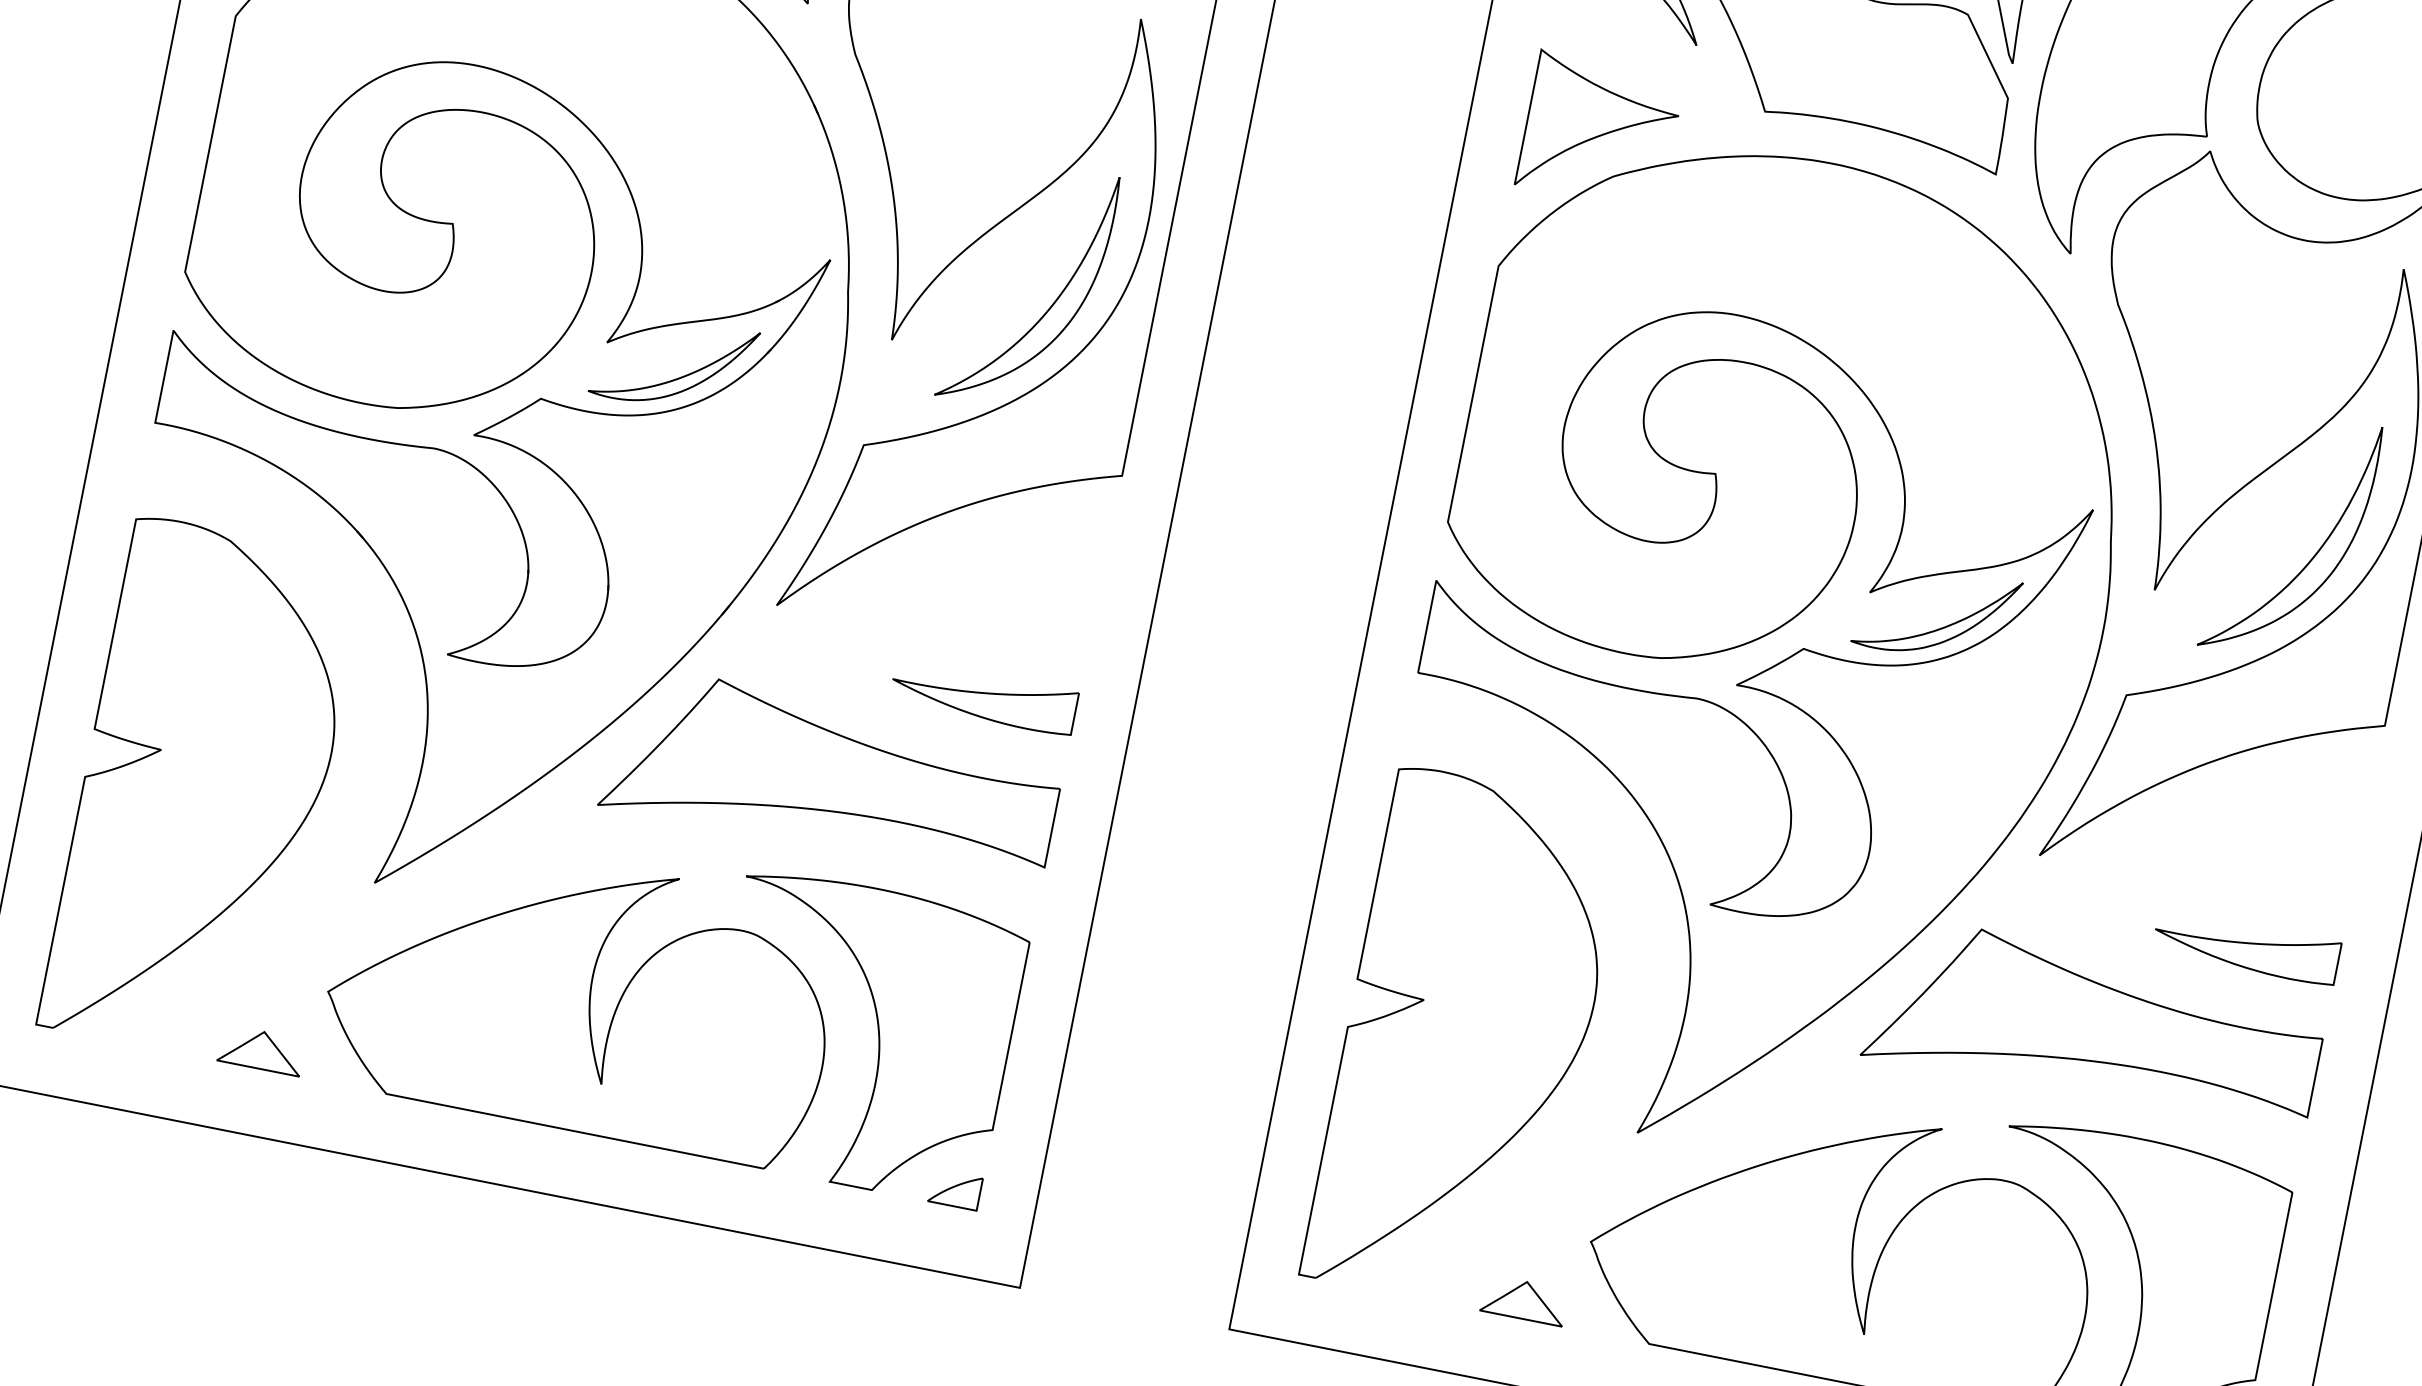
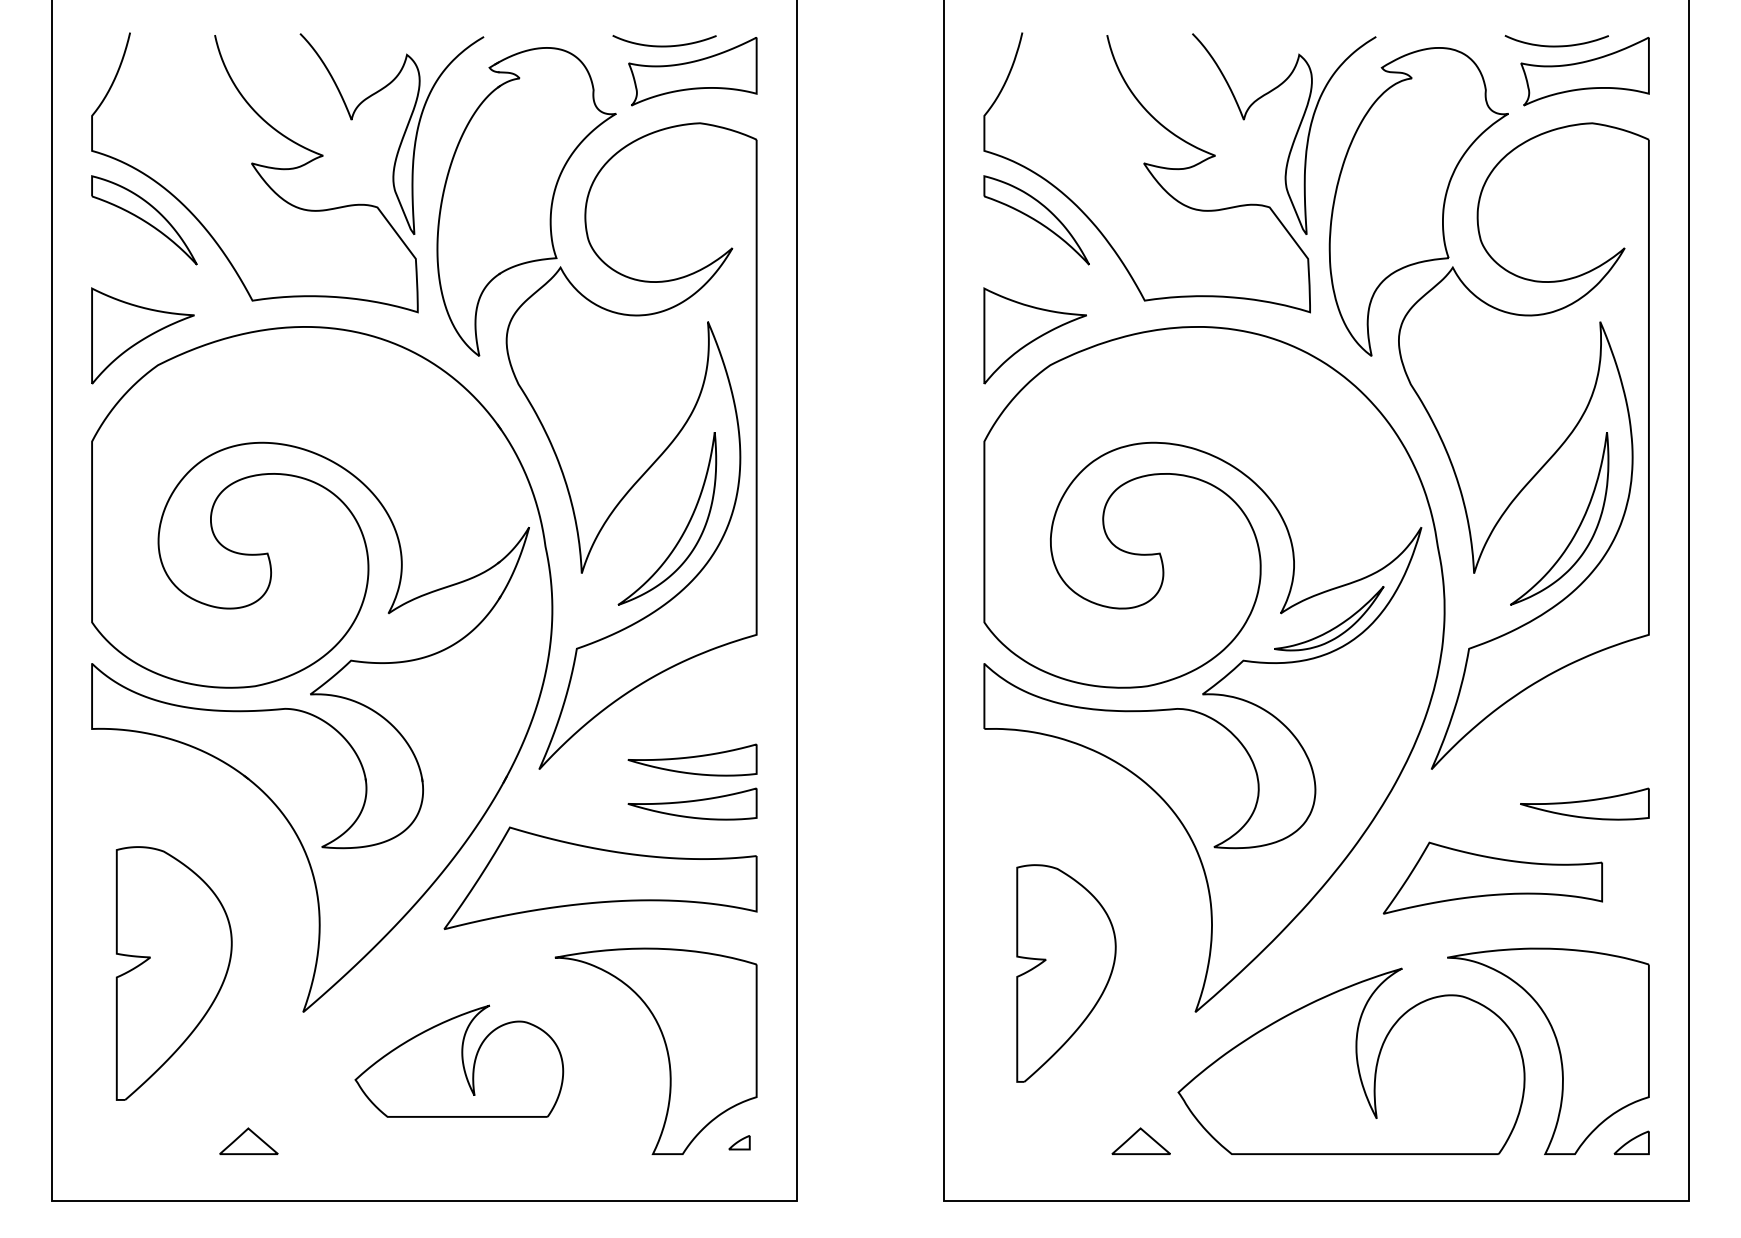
part: (678, 377) -> (441, 627), removed
part: (996, 634) -> (692, 759), added
part: (203, 792) -> (174, 973), size x0.7
part: (582, 994) -> (459, 1060), size x0.6
part: (2095, 1025) -> (1492, 877), size x0.7
part: (1465, 1041) -> (1066, 973), size x0.6
part: (955, 1189) -> (739, 1142), size x0.6

